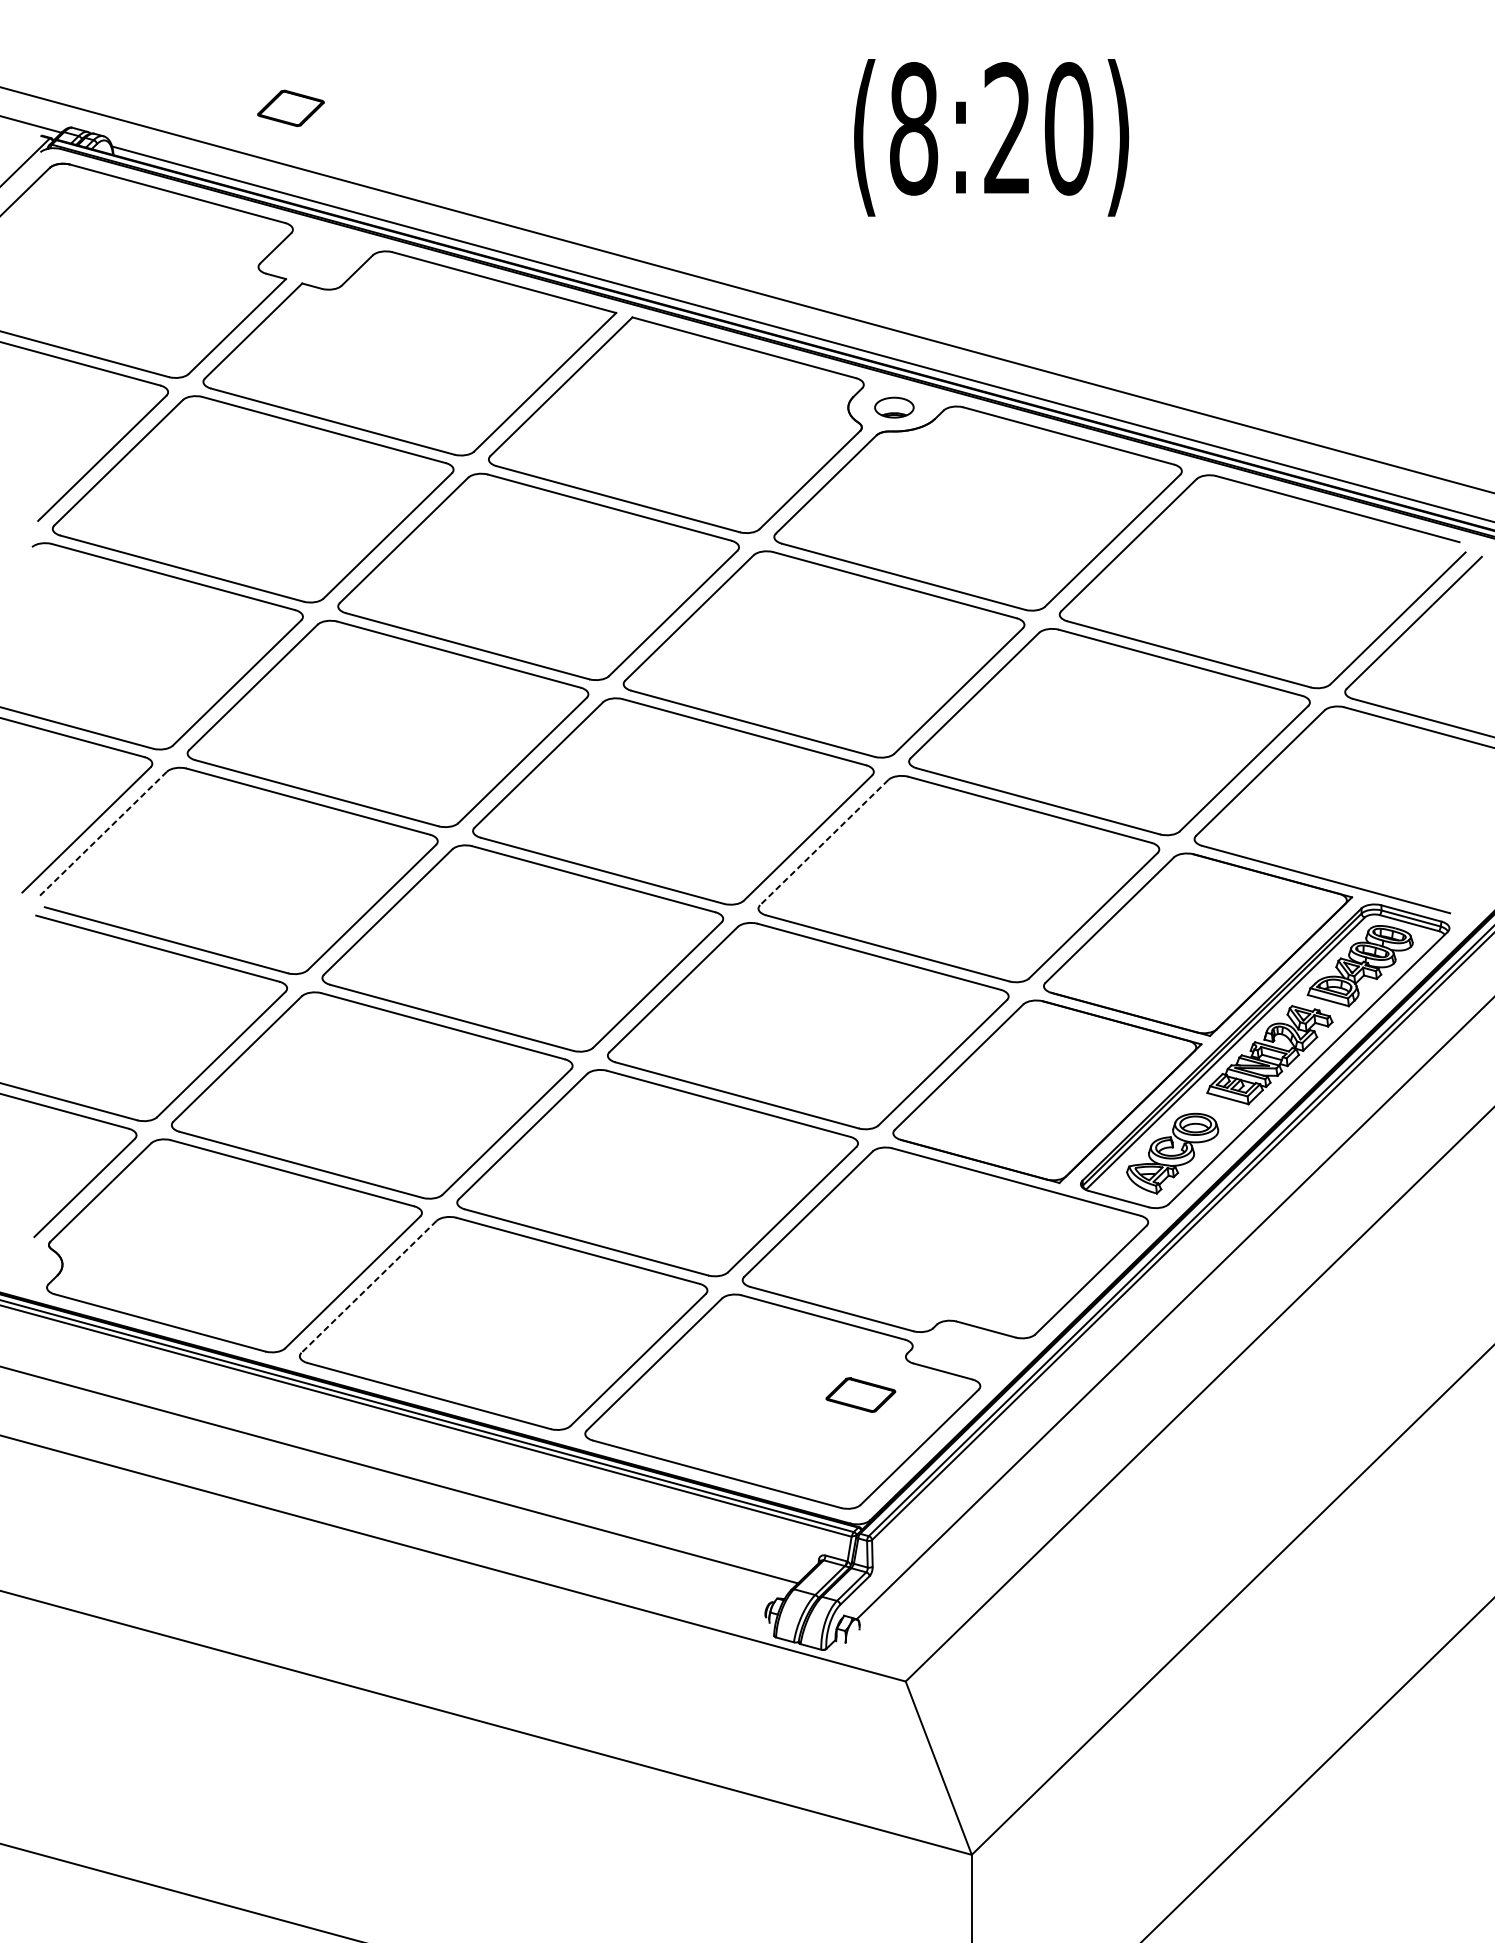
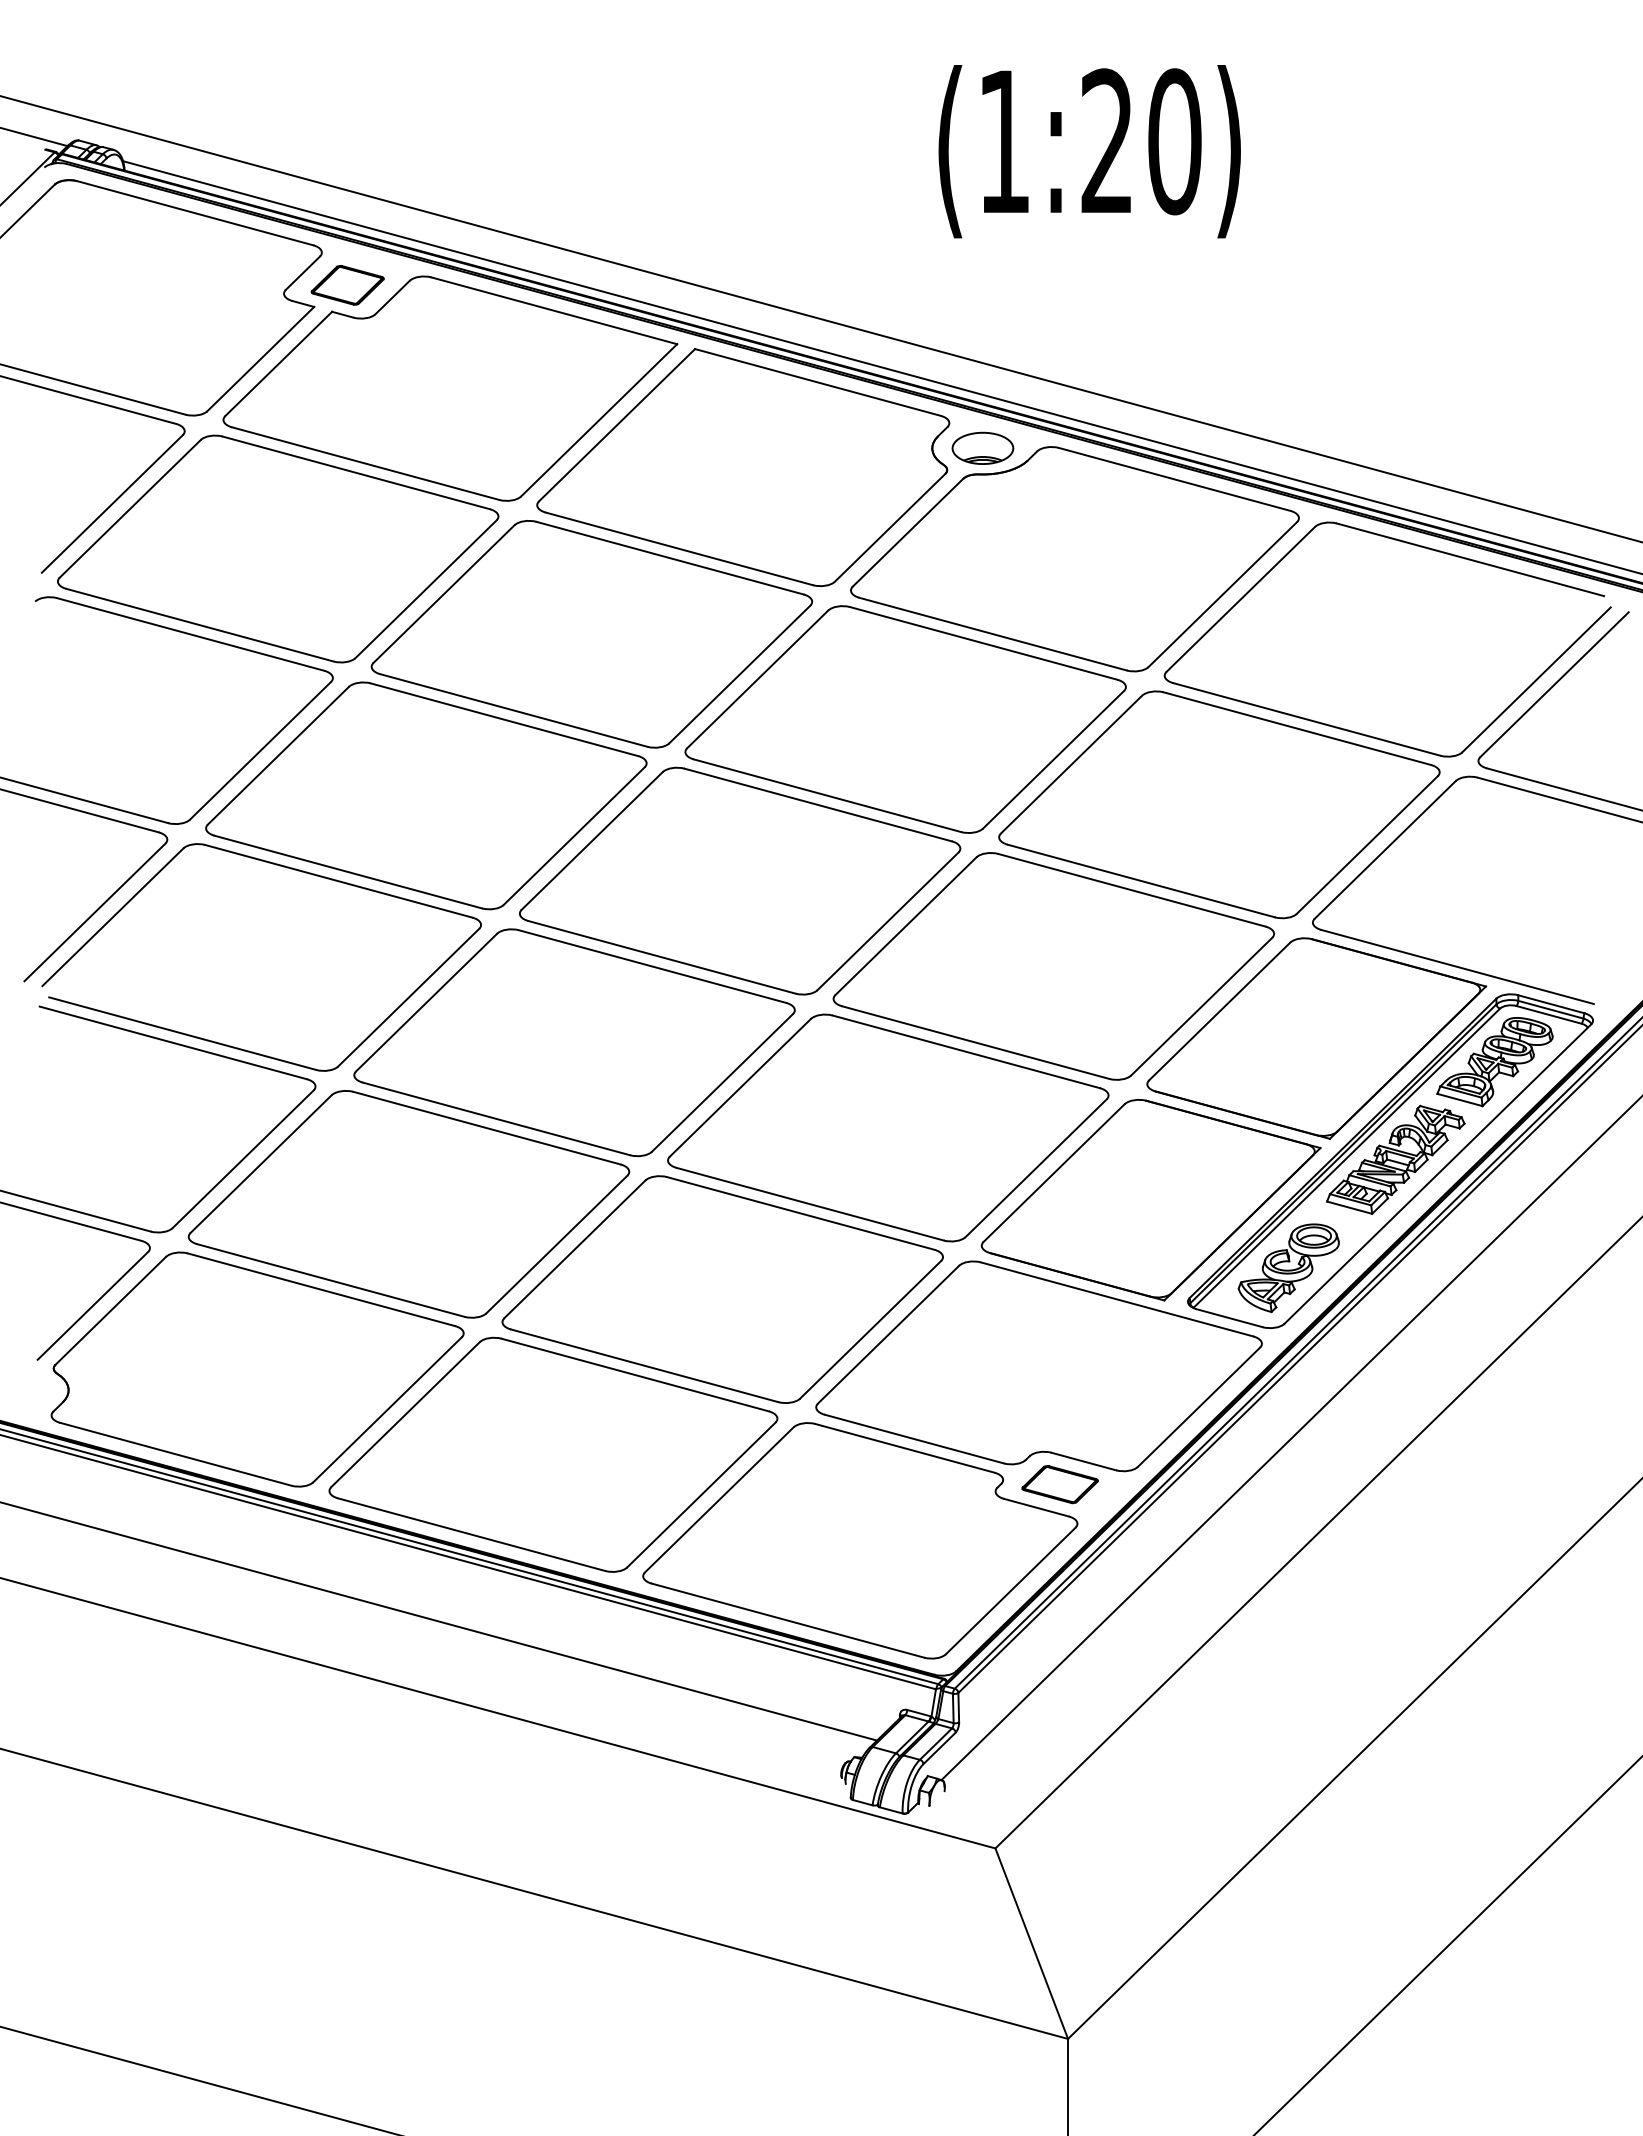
part: (290, 108) -> (347, 285), moved
text: (913, 128) -> (1004, 141), (8:20) -> (1:20)
part: (893, 406) -> (982, 447), size x1.43
line: (102, 834) -> (112, 917), dashed -> solid
line: (823, 842) -> (905, 926), dashed -> solid
line: (369, 1286) -> (405, 1414), dashed -> solid
part: (860, 1395) -> (1059, 1484), moved

